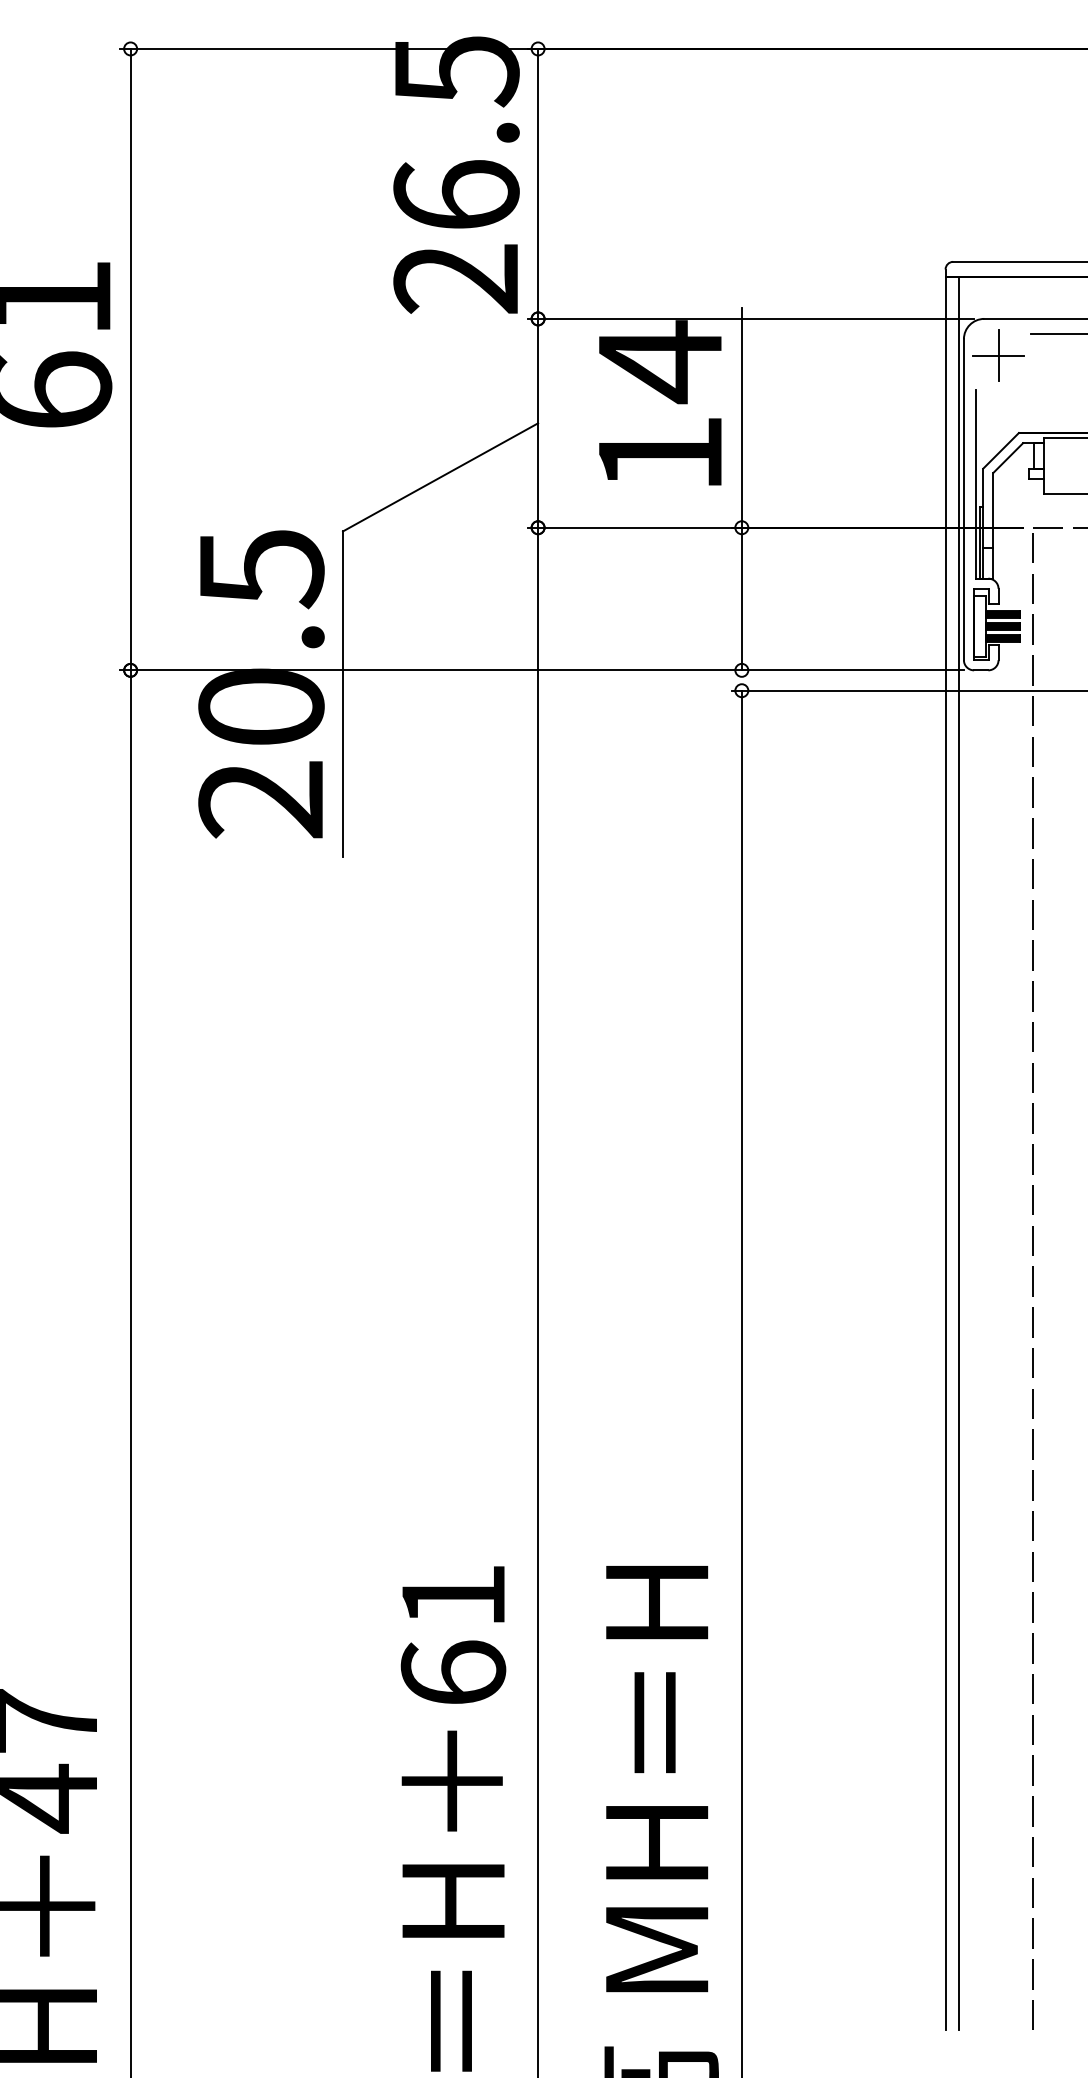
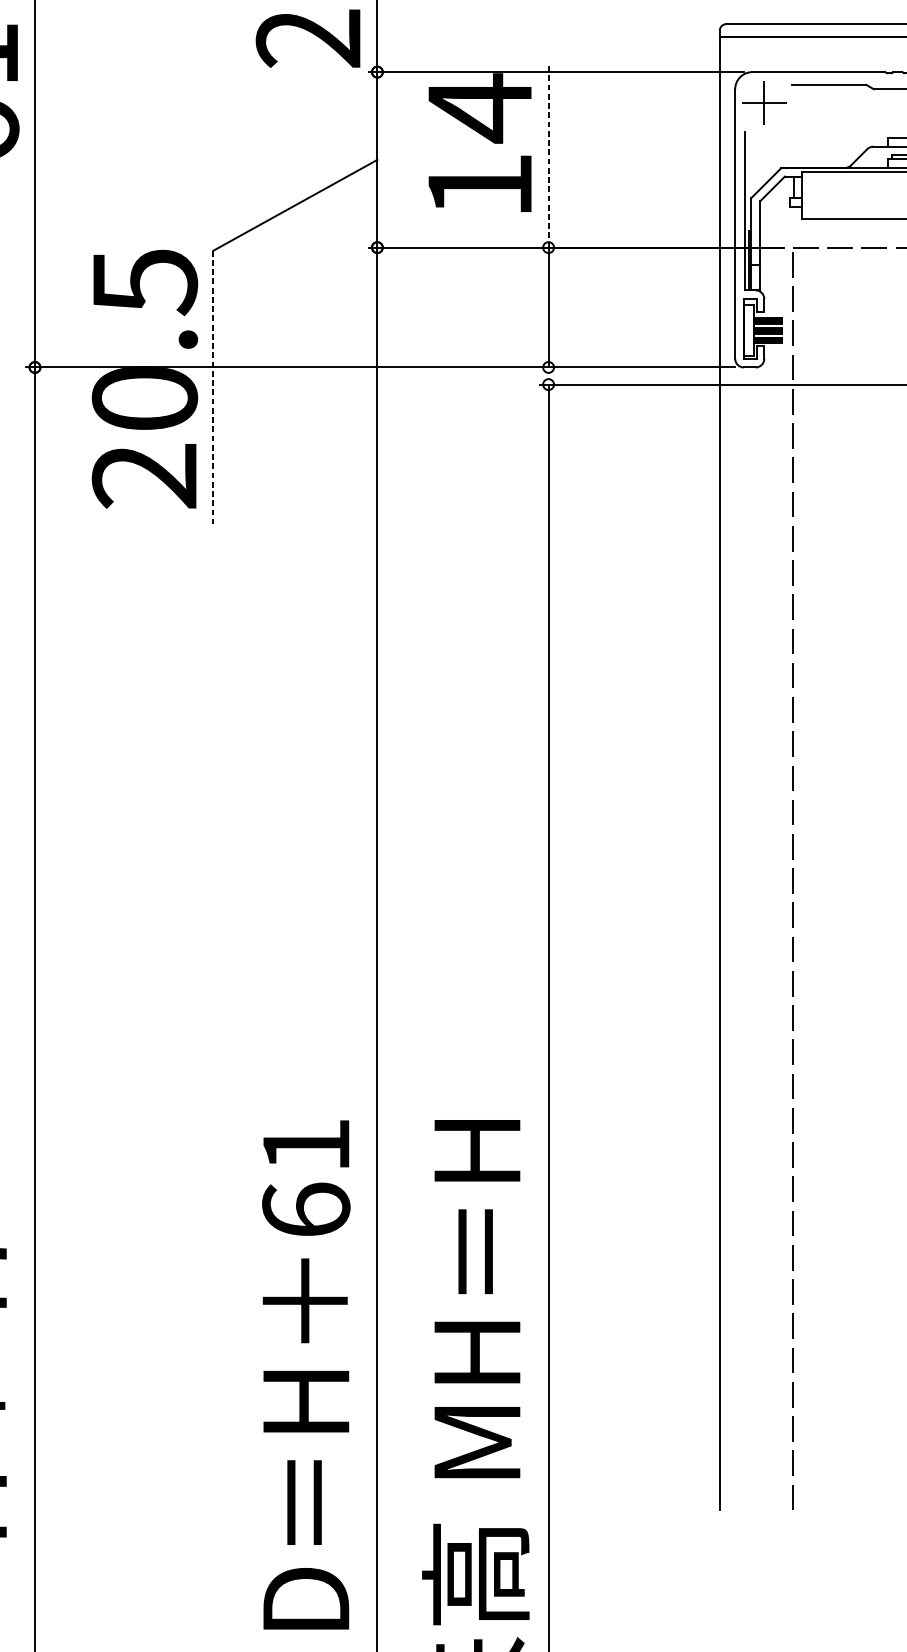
line: (741, 417) -> (548, 154), solid -> dashed
line: (343, 694) -> (213, 387), solid -> dashed
line: (958, 1153) -> (730, 773), removed

